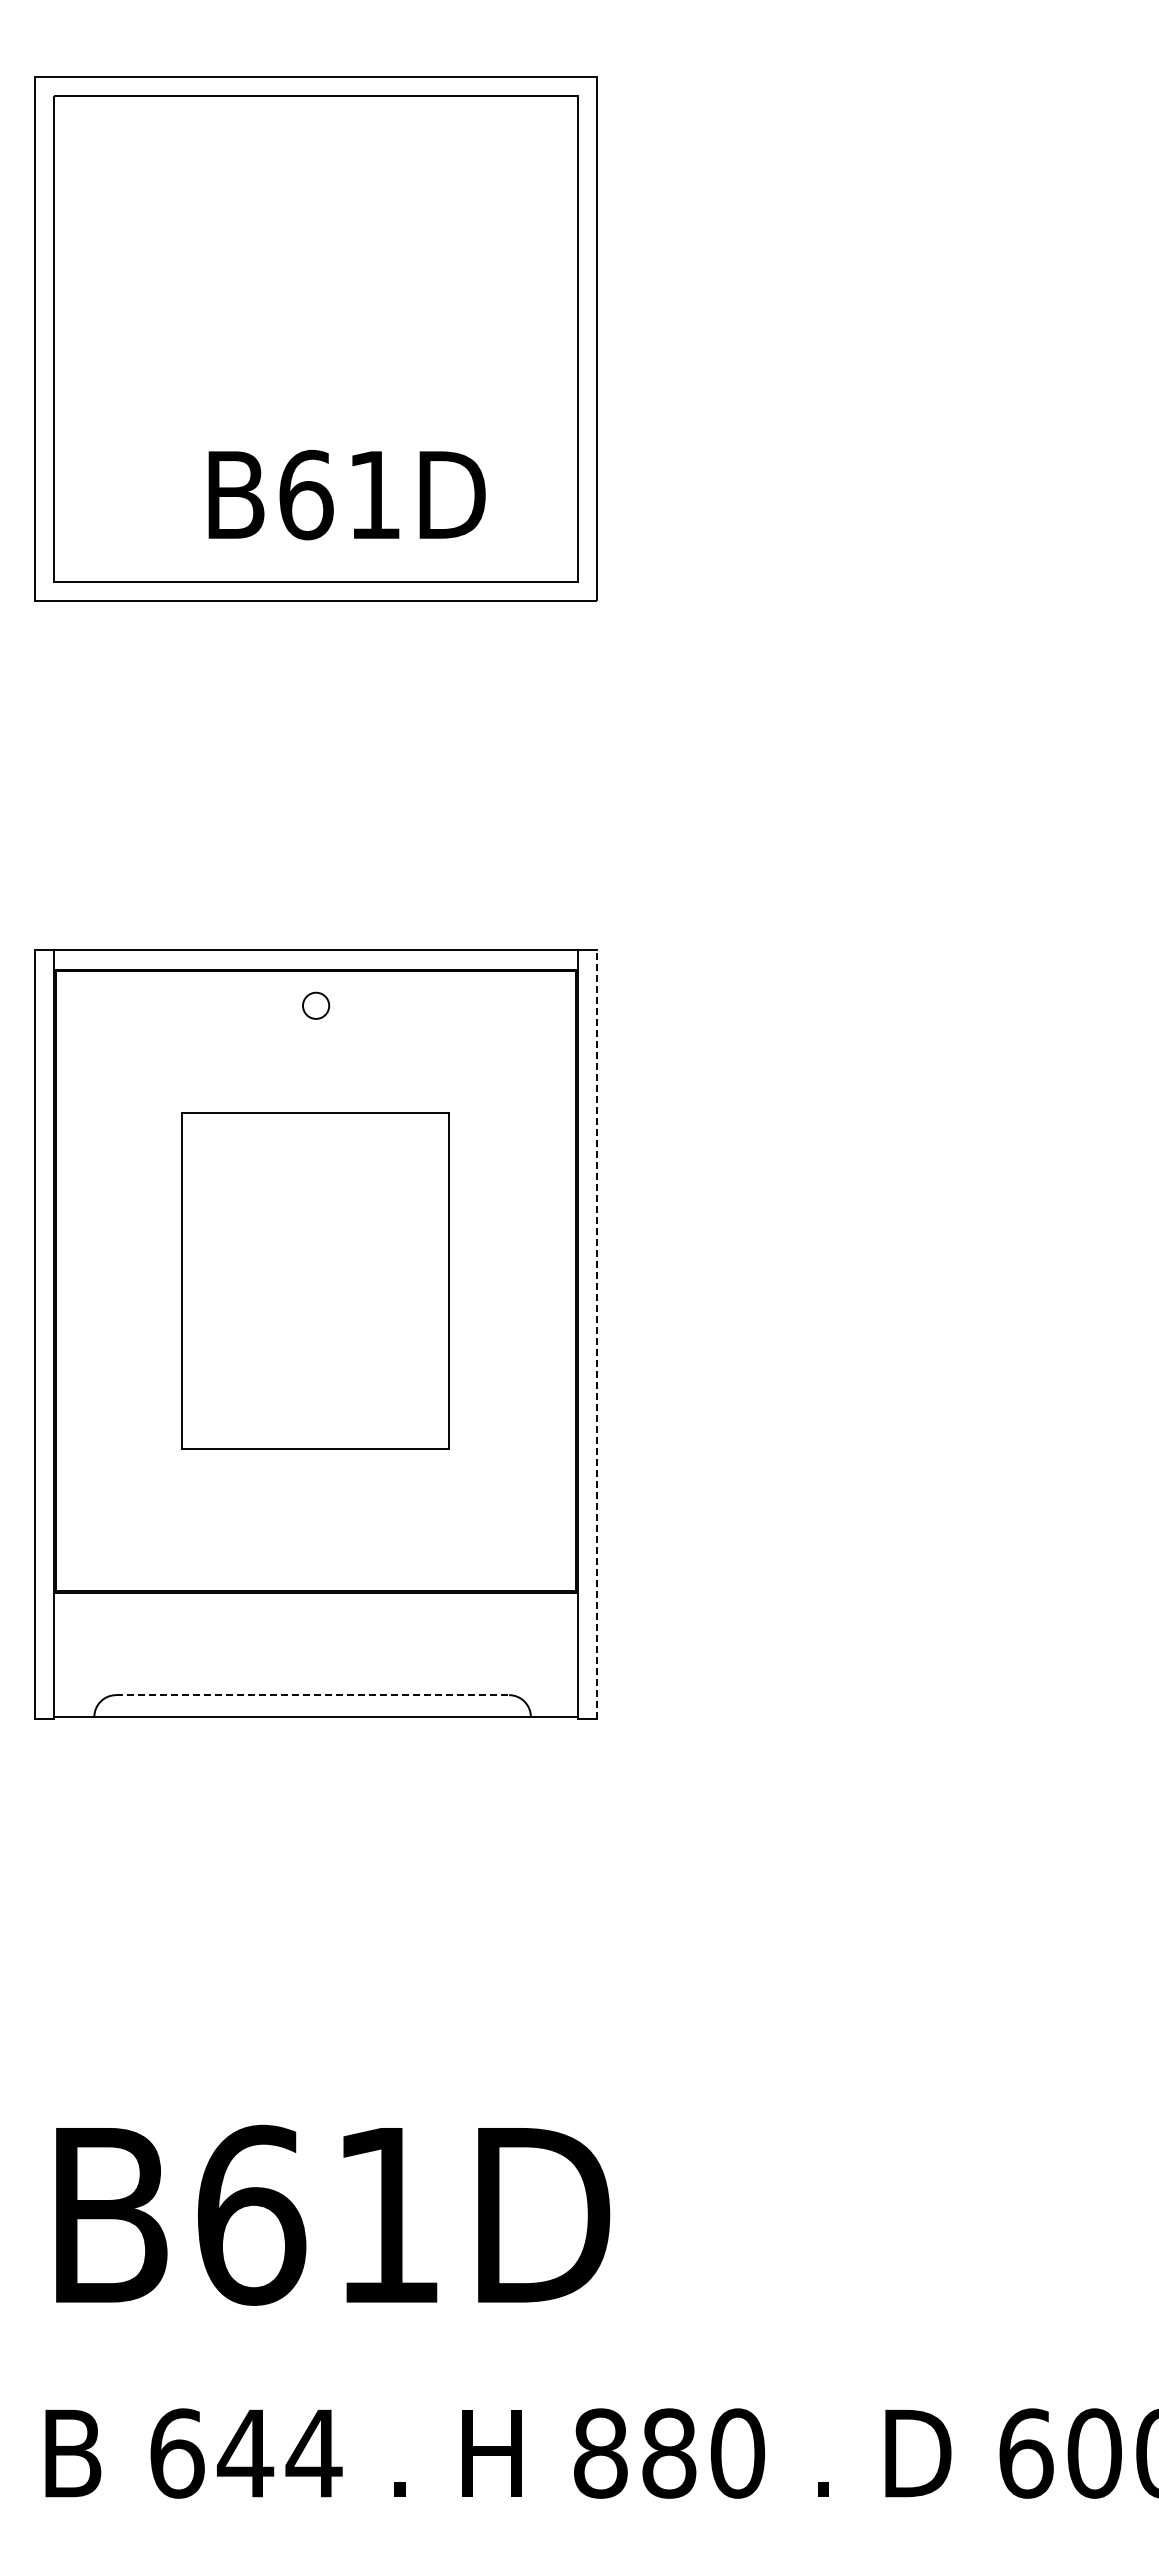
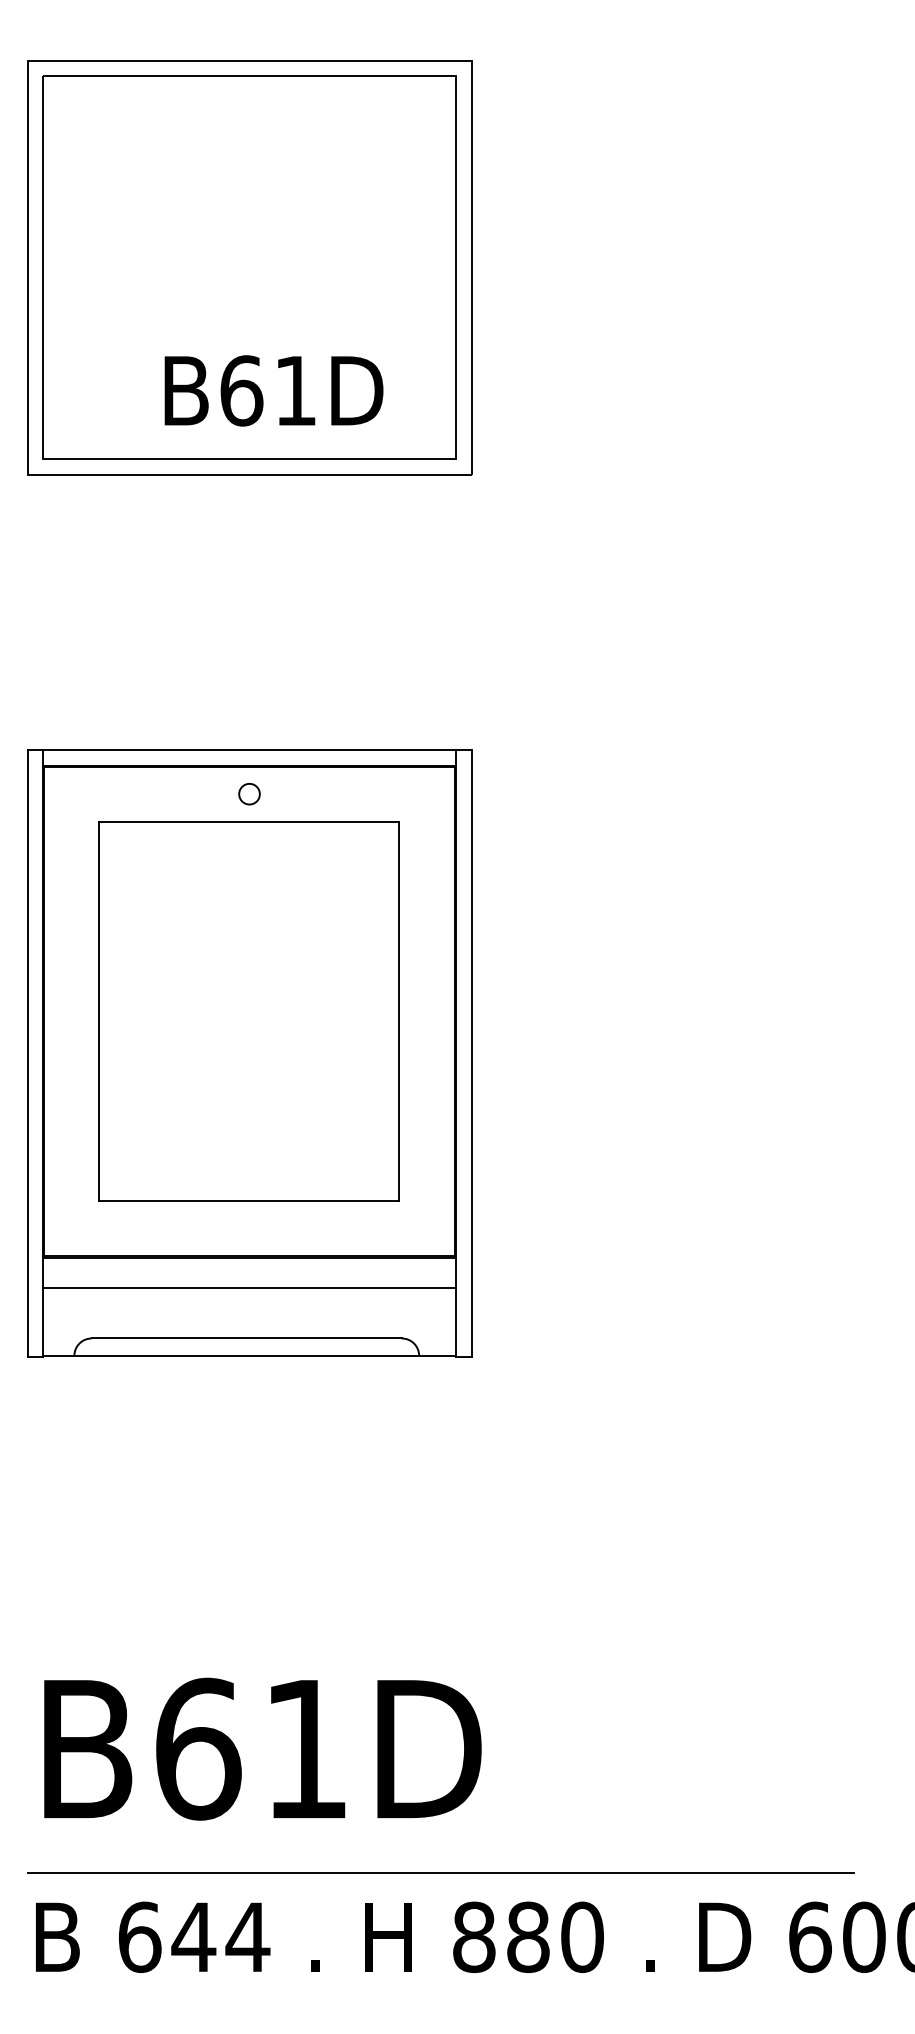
part: (315, 1280) -> (249, 1011), size x1.43
line: (597, 1334) -> (471, 1053), dashed -> solid
line: (316, 1631) -> (249, 1288), added
line: (313, 1695) -> (247, 1338), dashed -> solid
line: (558, 2371) -> (440, 1872), added

